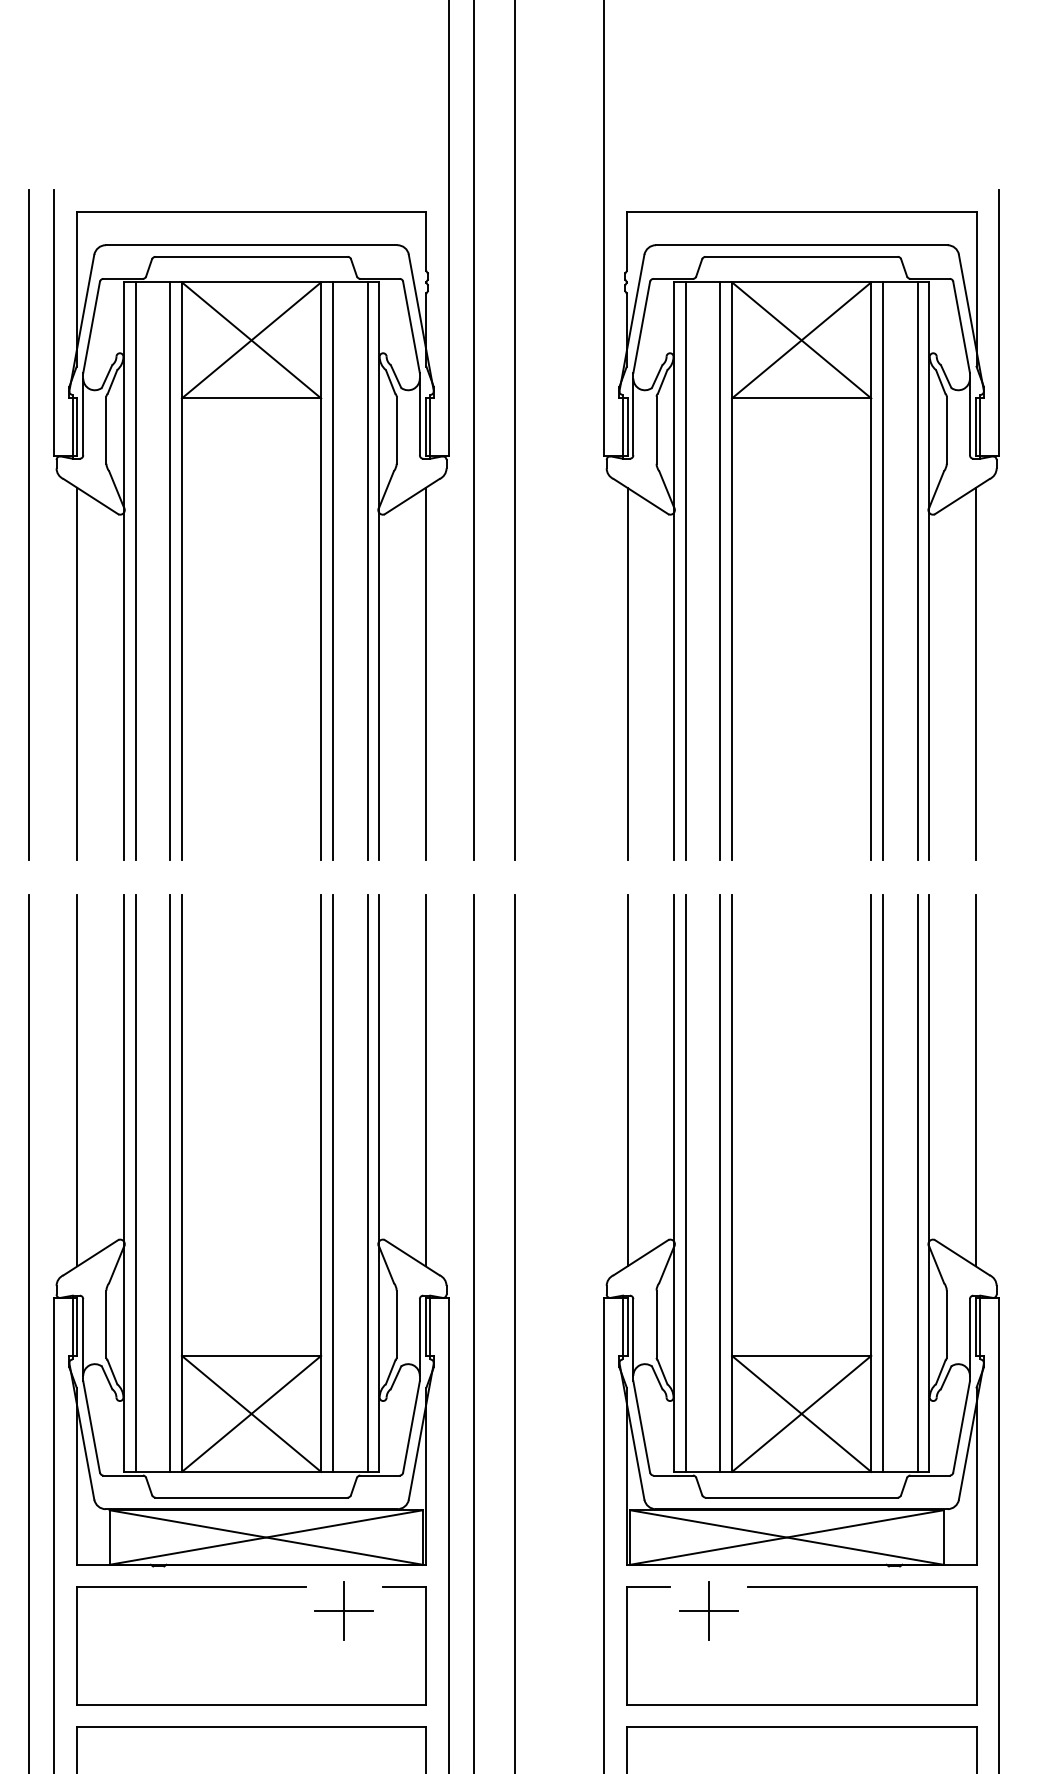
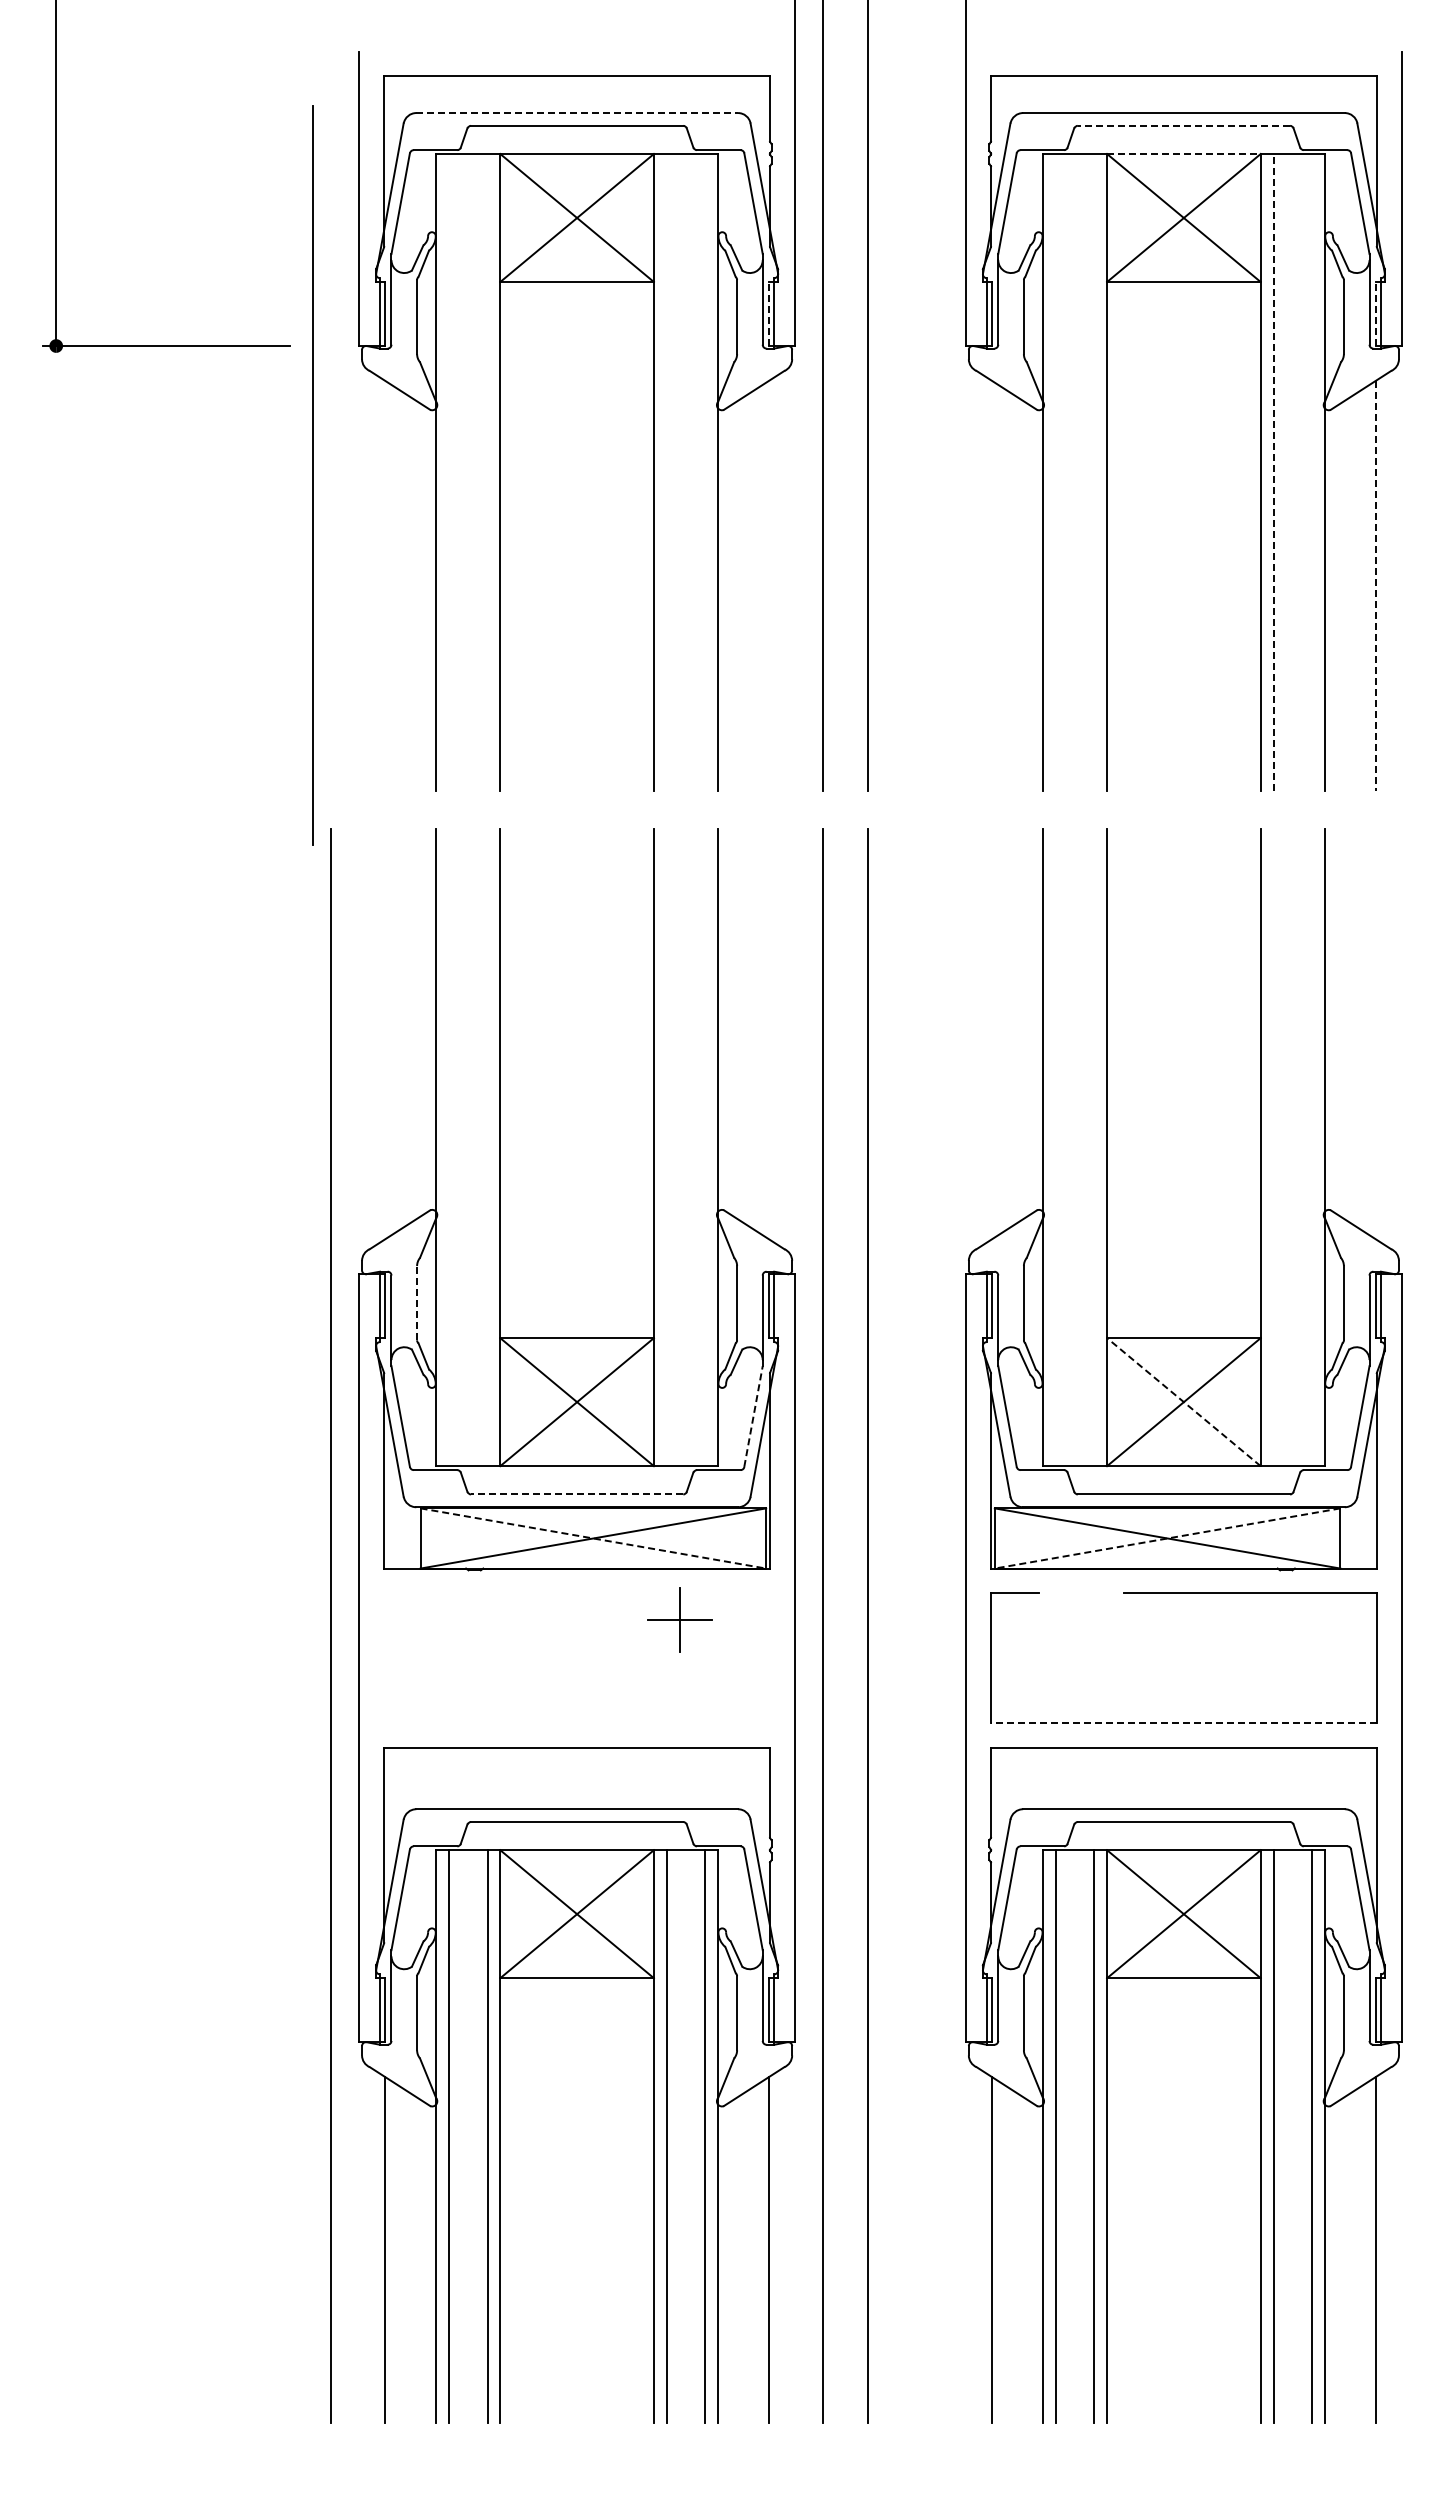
line: (251, 245) -> (577, 113), solid -> dashed
line: (801, 256) -> (1183, 125), solid -> dashed
line: (801, 282) -> (1183, 154), solid -> dashed
line: (425, 426) -> (769, 313), solid -> dashed
line: (975, 426) -> (1375, 313), solid -> dashed
line: (27, 524) -> (312, 475), moved
line: (882, 570) -> (1273, 471), solid -> dashed
line: (135, 571) -> (449, 472), removed
line: (170, 571) -> (487, 472), removed
line: (332, 571) -> (666, 472), removed
line: (367, 571) -> (705, 472), removed
line: (685, 571) -> (1055, 472), removed
line: (720, 571) -> (1094, 472), removed
line: (917, 571) -> (1311, 472), removed
line: (77, 673) -> (385, 585), removed
line: (425, 673) -> (769, 585), removed
line: (627, 673) -> (991, 585), removed
line: (975, 674) -> (1375, 586), solid -> dashed
line: (77, 1080) -> (385, 1034), removed
line: (425, 1080) -> (769, 1034), removed
line: (627, 1080) -> (991, 1034), removed
line: (975, 1080) -> (1375, 1034), removed
line: (135, 1183) -> (449, 1147), removed
line: (170, 1183) -> (487, 1147), removed
line: (332, 1183) -> (666, 1147), removed
line: (367, 1183) -> (705, 1147), removed
line: (685, 1183) -> (1055, 1147), removed
line: (720, 1183) -> (1094, 1147), removed
line: (882, 1183) -> (1273, 1147), removed
line: (917, 1183) -> (1311, 1147), removed
line: (106, 1323) -> (417, 1302), solid -> dashed
line: (801, 1414) -> (1183, 1402), solid -> dashed
line: (411, 1426) -> (753, 1416), solid -> dashed
line: (251, 1497) -> (576, 1494), solid -> dashed
line: (266, 1537) -> (593, 1538), solid -> dashed
line: (786, 1537) -> (1167, 1538), solid -> dashed
part: (251, 1587) -> (576, 1593), removed
part: (708, 1610) -> (1081, 1619), removed
line: (801, 1705) -> (1183, 1723), solid -> dashed

